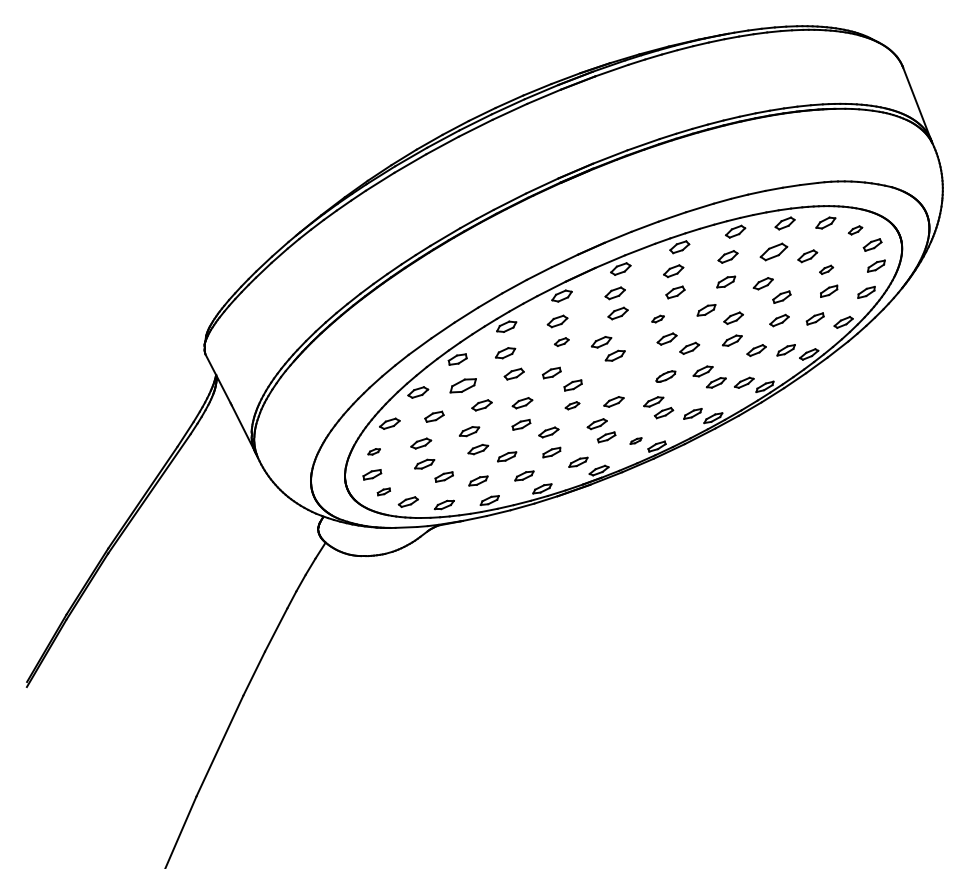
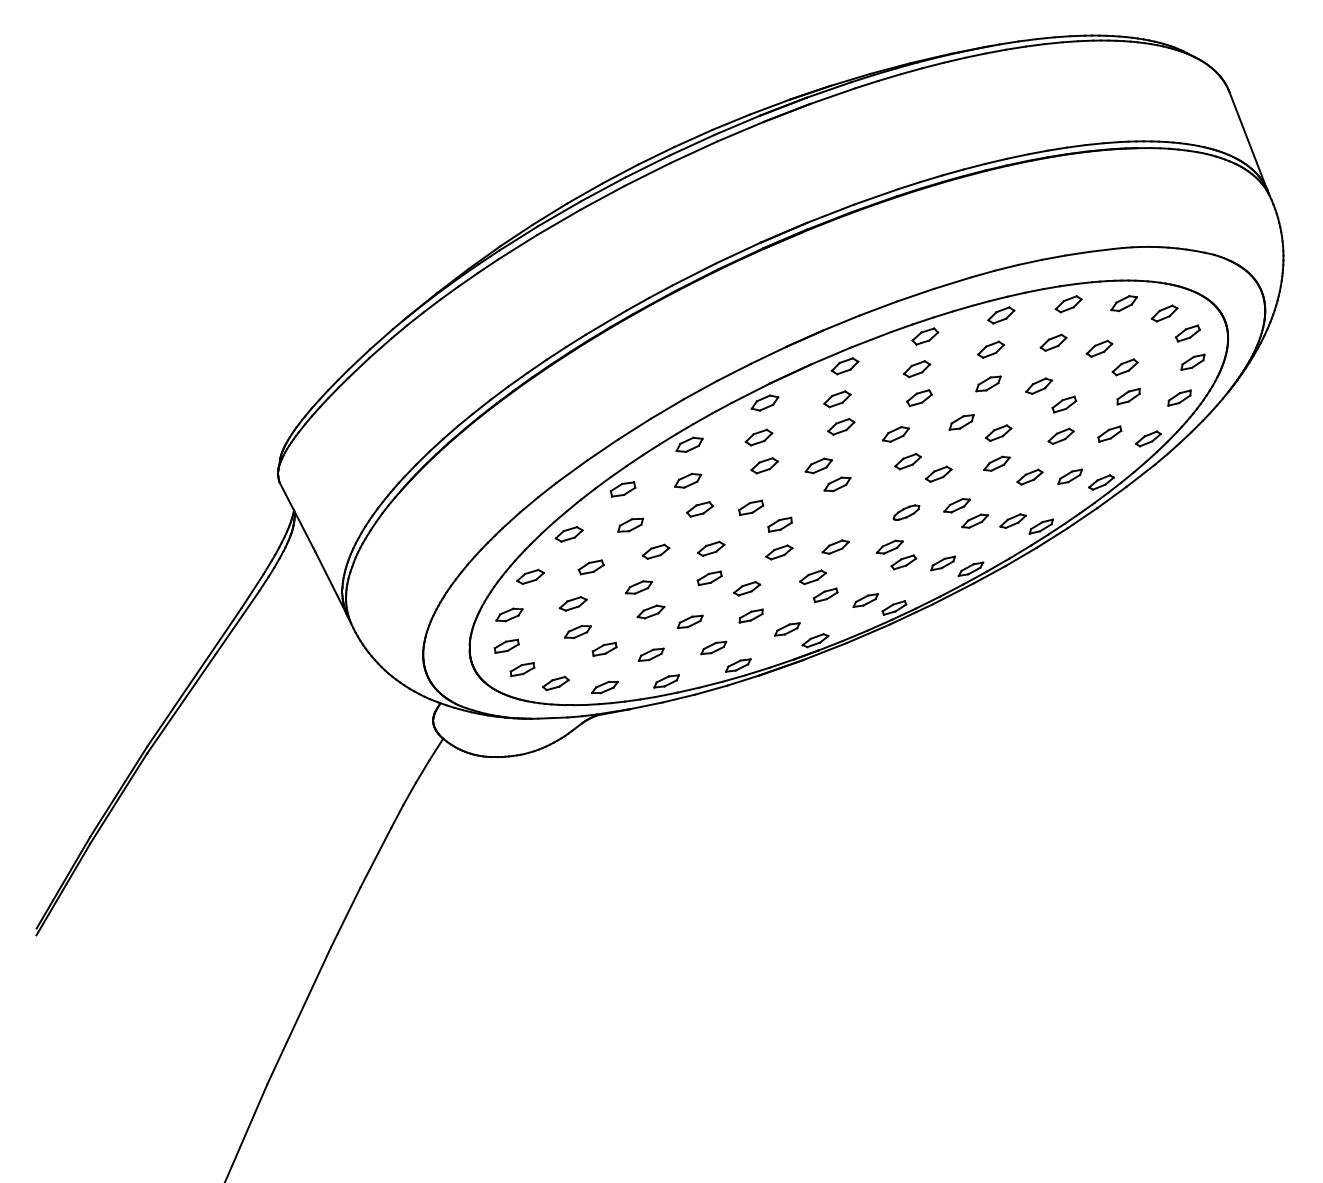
part: (855, 230) -> (1164, 313), size x1.43
part: (773, 251) -> (1052, 342), size x0.71
part: (826, 269) -> (1125, 366), size x1.43
part: (657, 318) -> (894, 433), size x1.67
part: (561, 341) -> (764, 464), size x1.43
part: (463, 385) -> (630, 524), size x0.71
part: (572, 405) -> (779, 552), size x1.43
part: (635, 440) -> (865, 599), size x1.67
part: (373, 451) -> (508, 614), size x1.67
part: (383, 491) -> (521, 669), size x1.43

